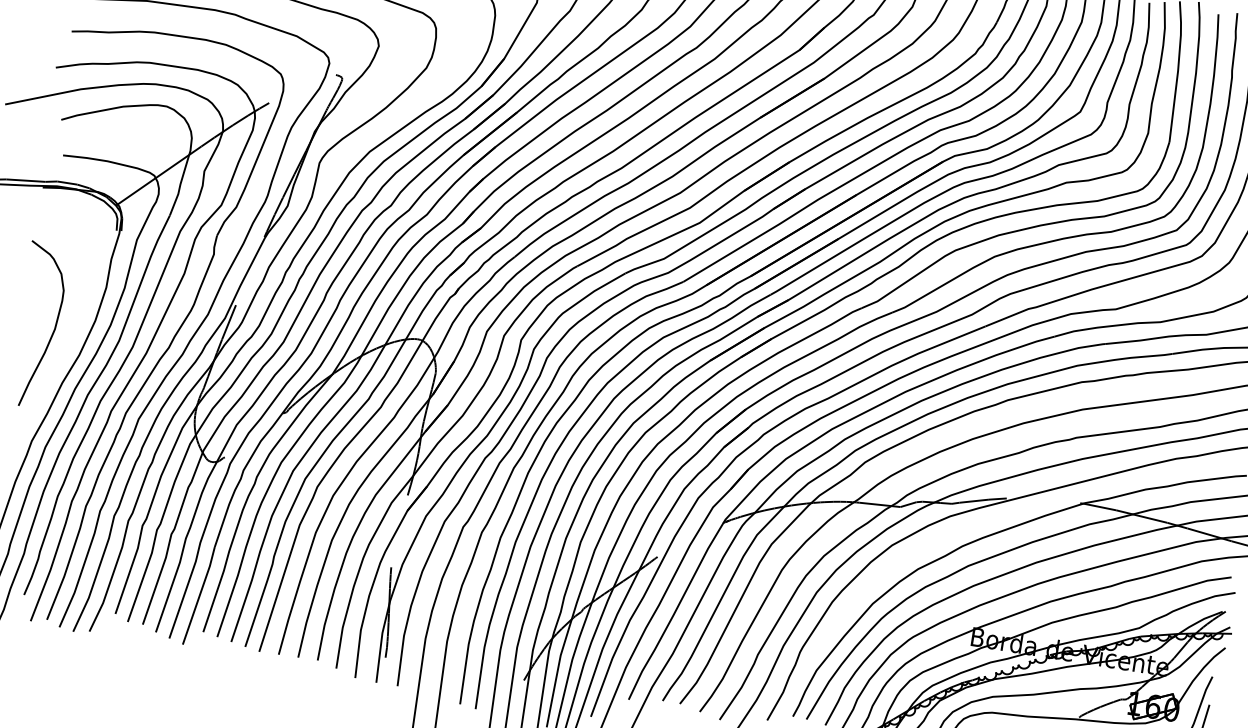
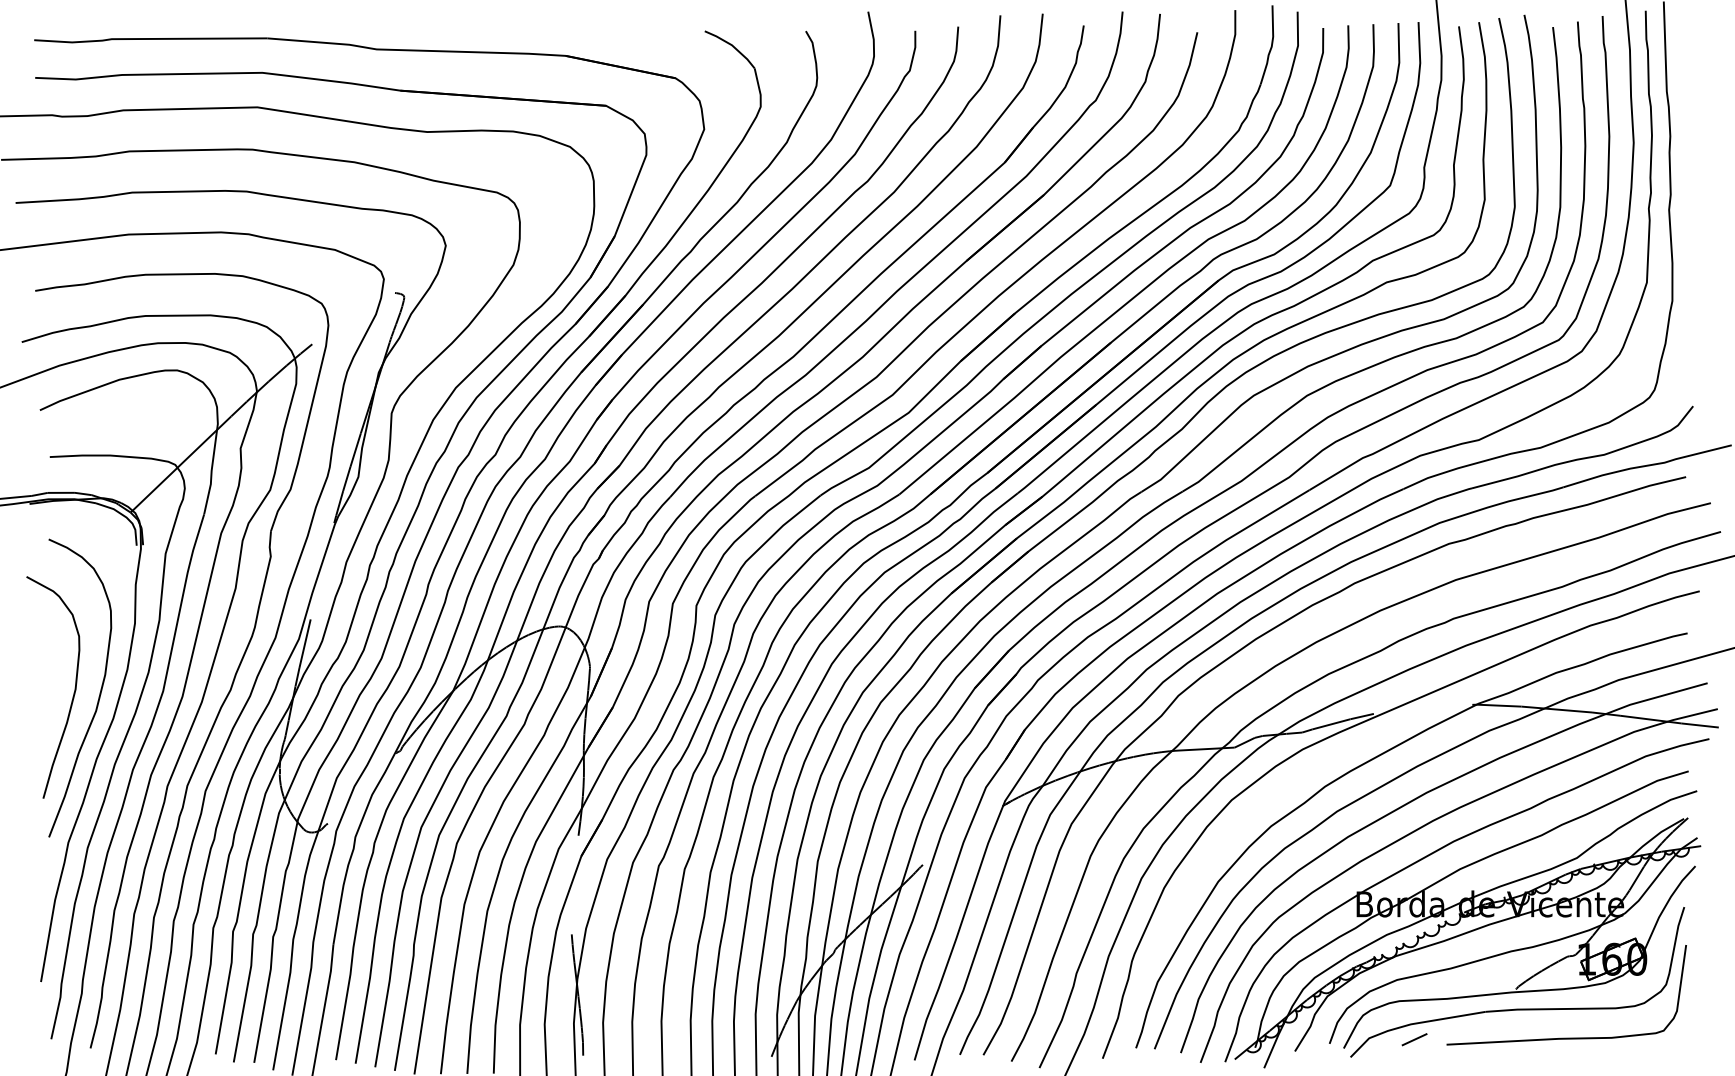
curve: (72, 334) -> (99, 692), added

